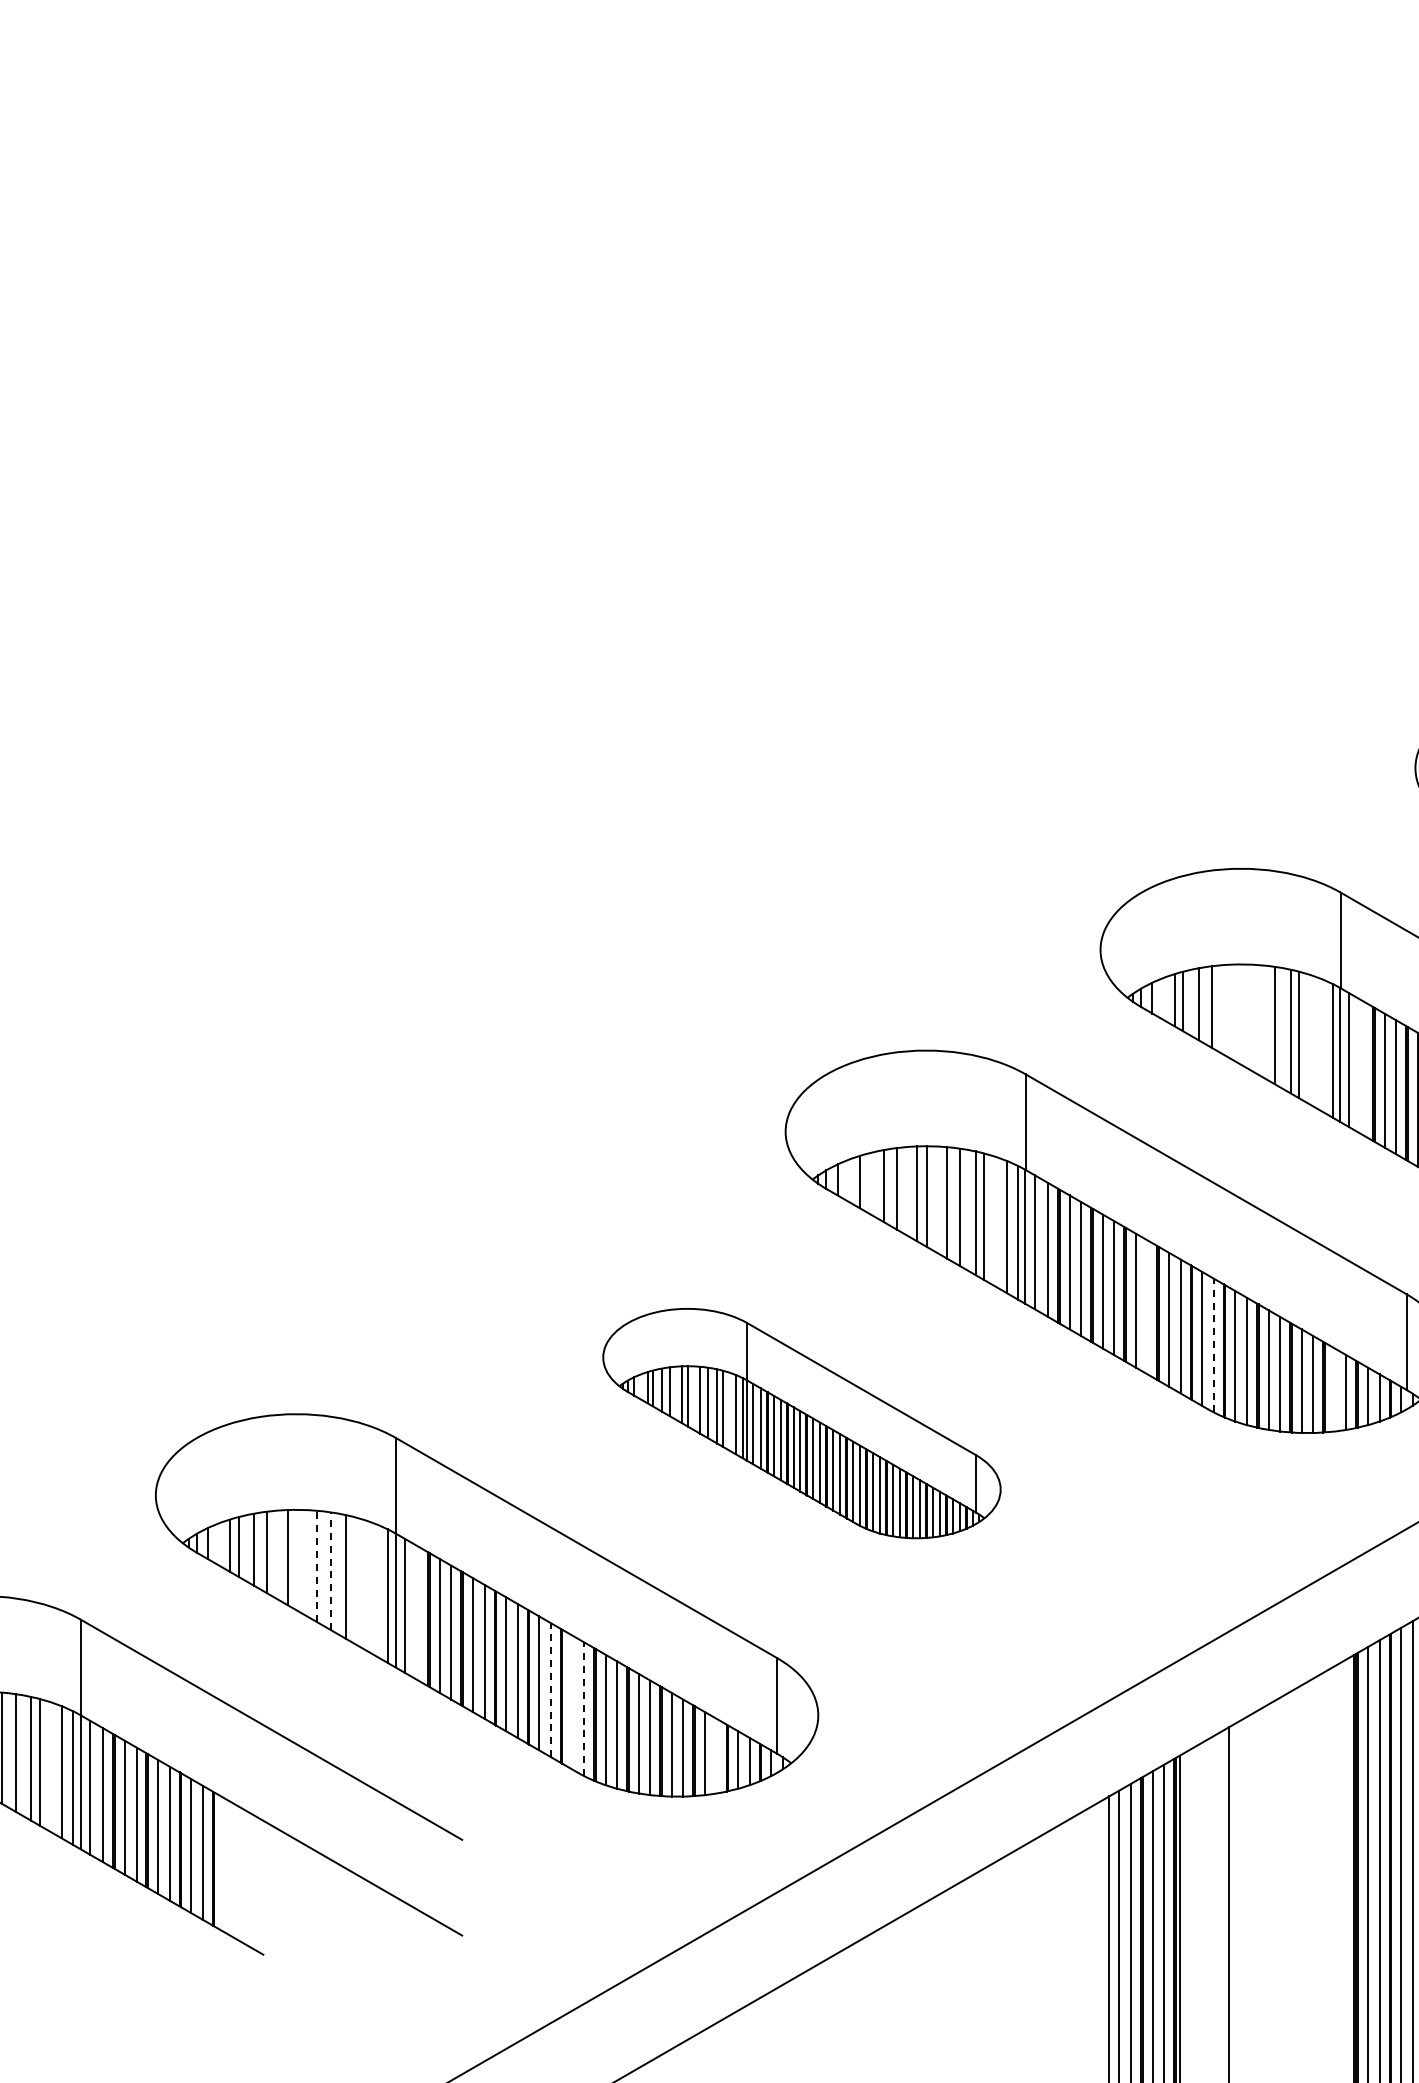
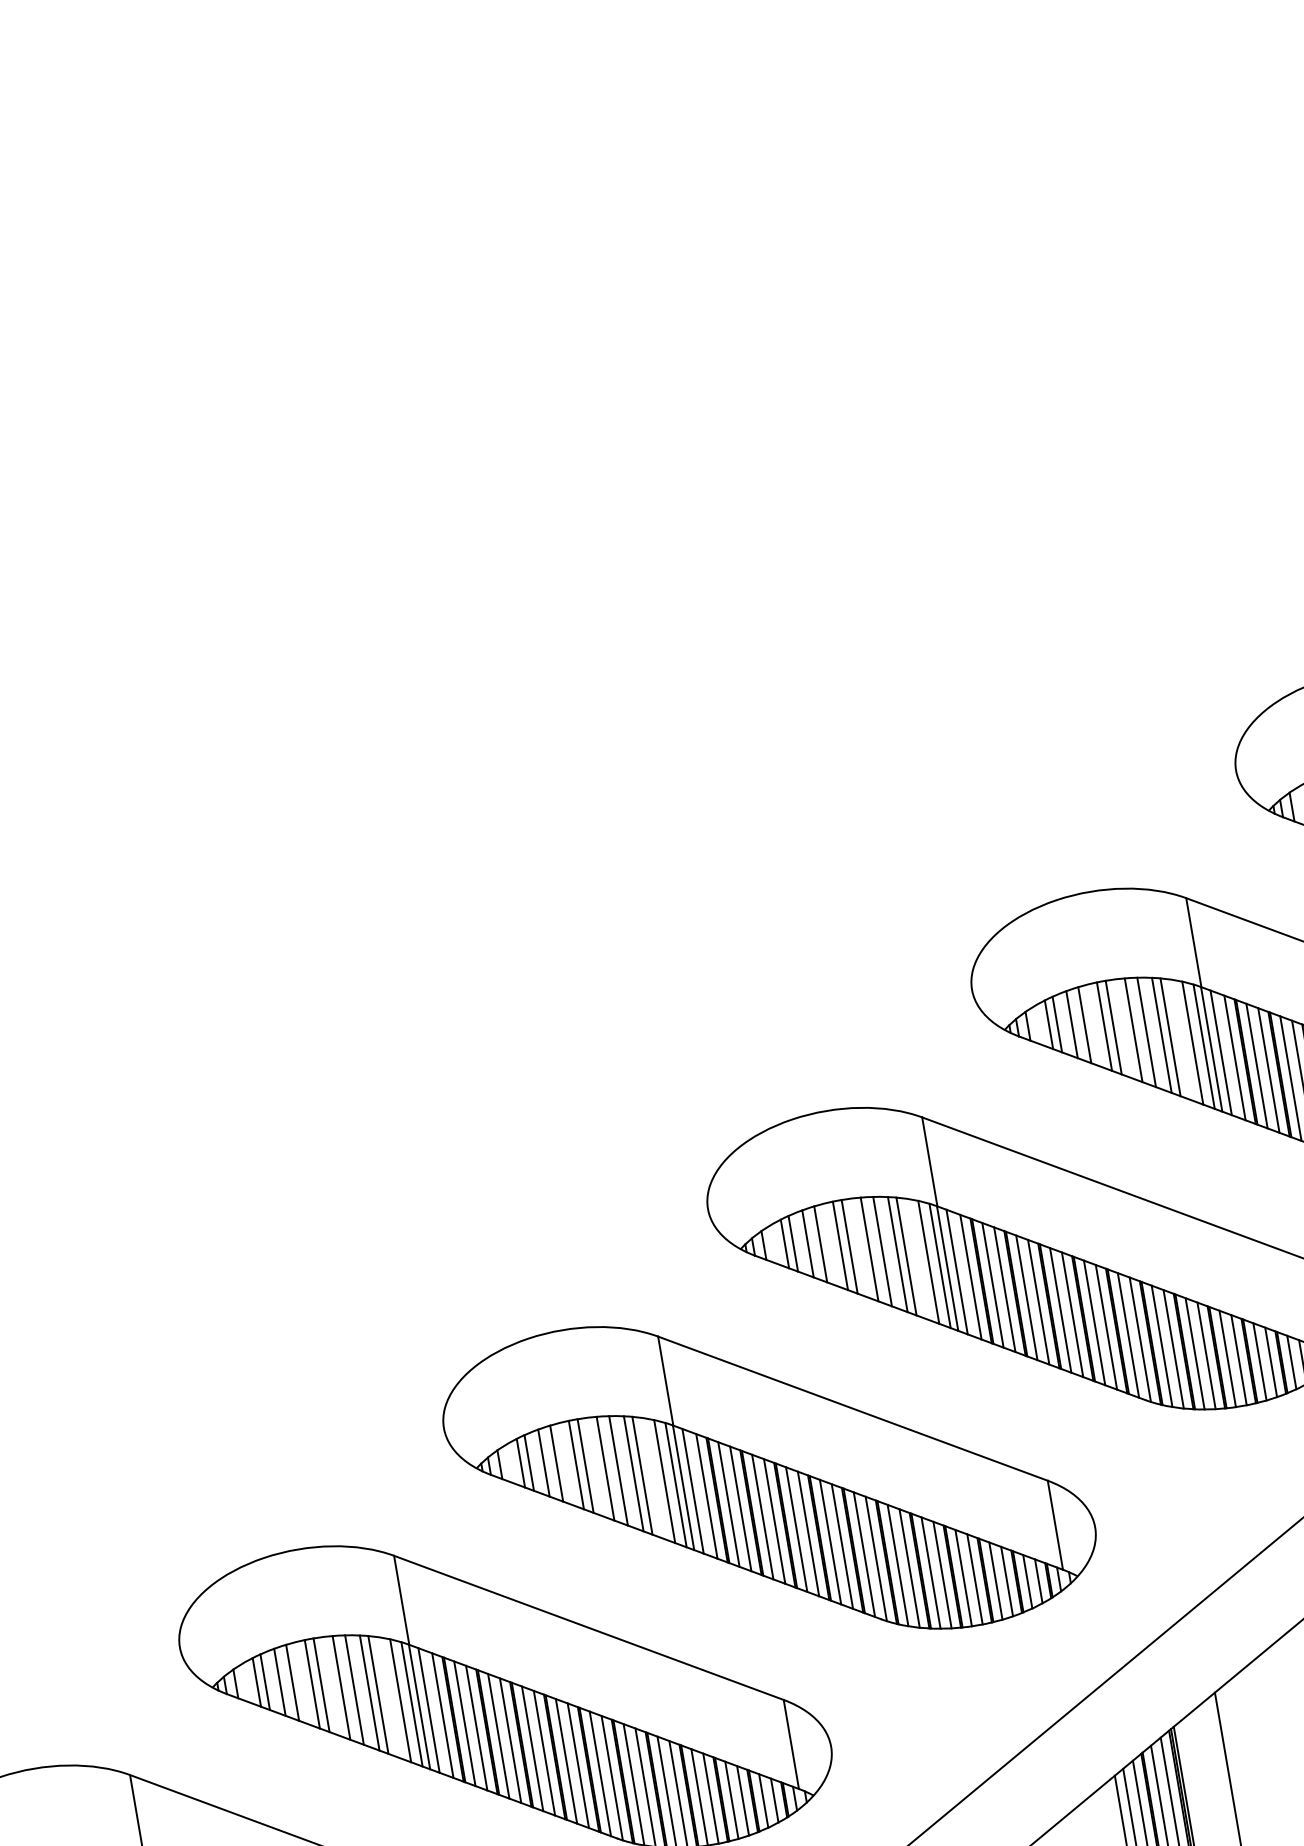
line: (1232, 1011) -> (1104, 1026), added
line: (1241, 1014) -> (1113, 1027), added
line: (1262, 1020) -> (1133, 1029), added
line: (1321, 1045) -> (1192, 1043), added
line: (1362, 1068) -> (1234, 1058), added
line: (868, 1183) -> (793, 1243), added
line: (1147, 1307) -> (1072, 1314), added
line: (1213, 1345) -> (1140, 1339), dashed -> solid
line: (1334, 1389) -> (1259, 1361), added
part: (801, 1423) -> (769, 1477), size x1.67
line: (297, 1559) -> (321, 1684), added
line: (317, 1566) -> (341, 1687), dashed -> solid
line: (330, 1571) -> (354, 1690), dashed -> solid
line: (354, 1580) -> (378, 1694), added
line: (376, 1590) -> (400, 1700), added
line: (418, 1613) -> (443, 1715), added
line: (550, 1690) -> (578, 1766), dashed -> solid
line: (572, 1702) -> (600, 1773), added
line: (584, 1709) -> (612, 1778), dashed -> solid
line: (716, 1755) -> (742, 1800), added

